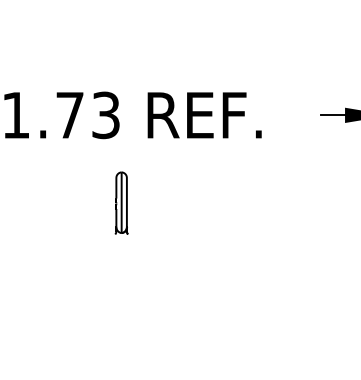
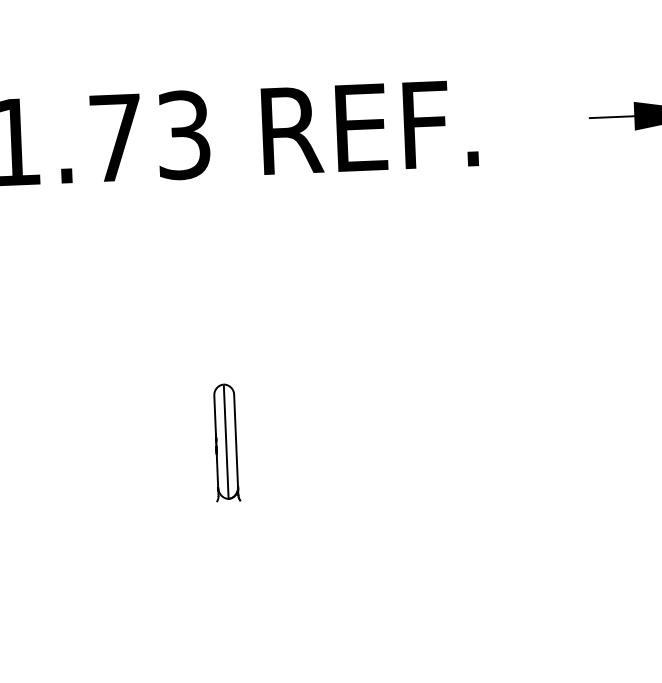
part: (121, 202) -> (225, 441), moved

